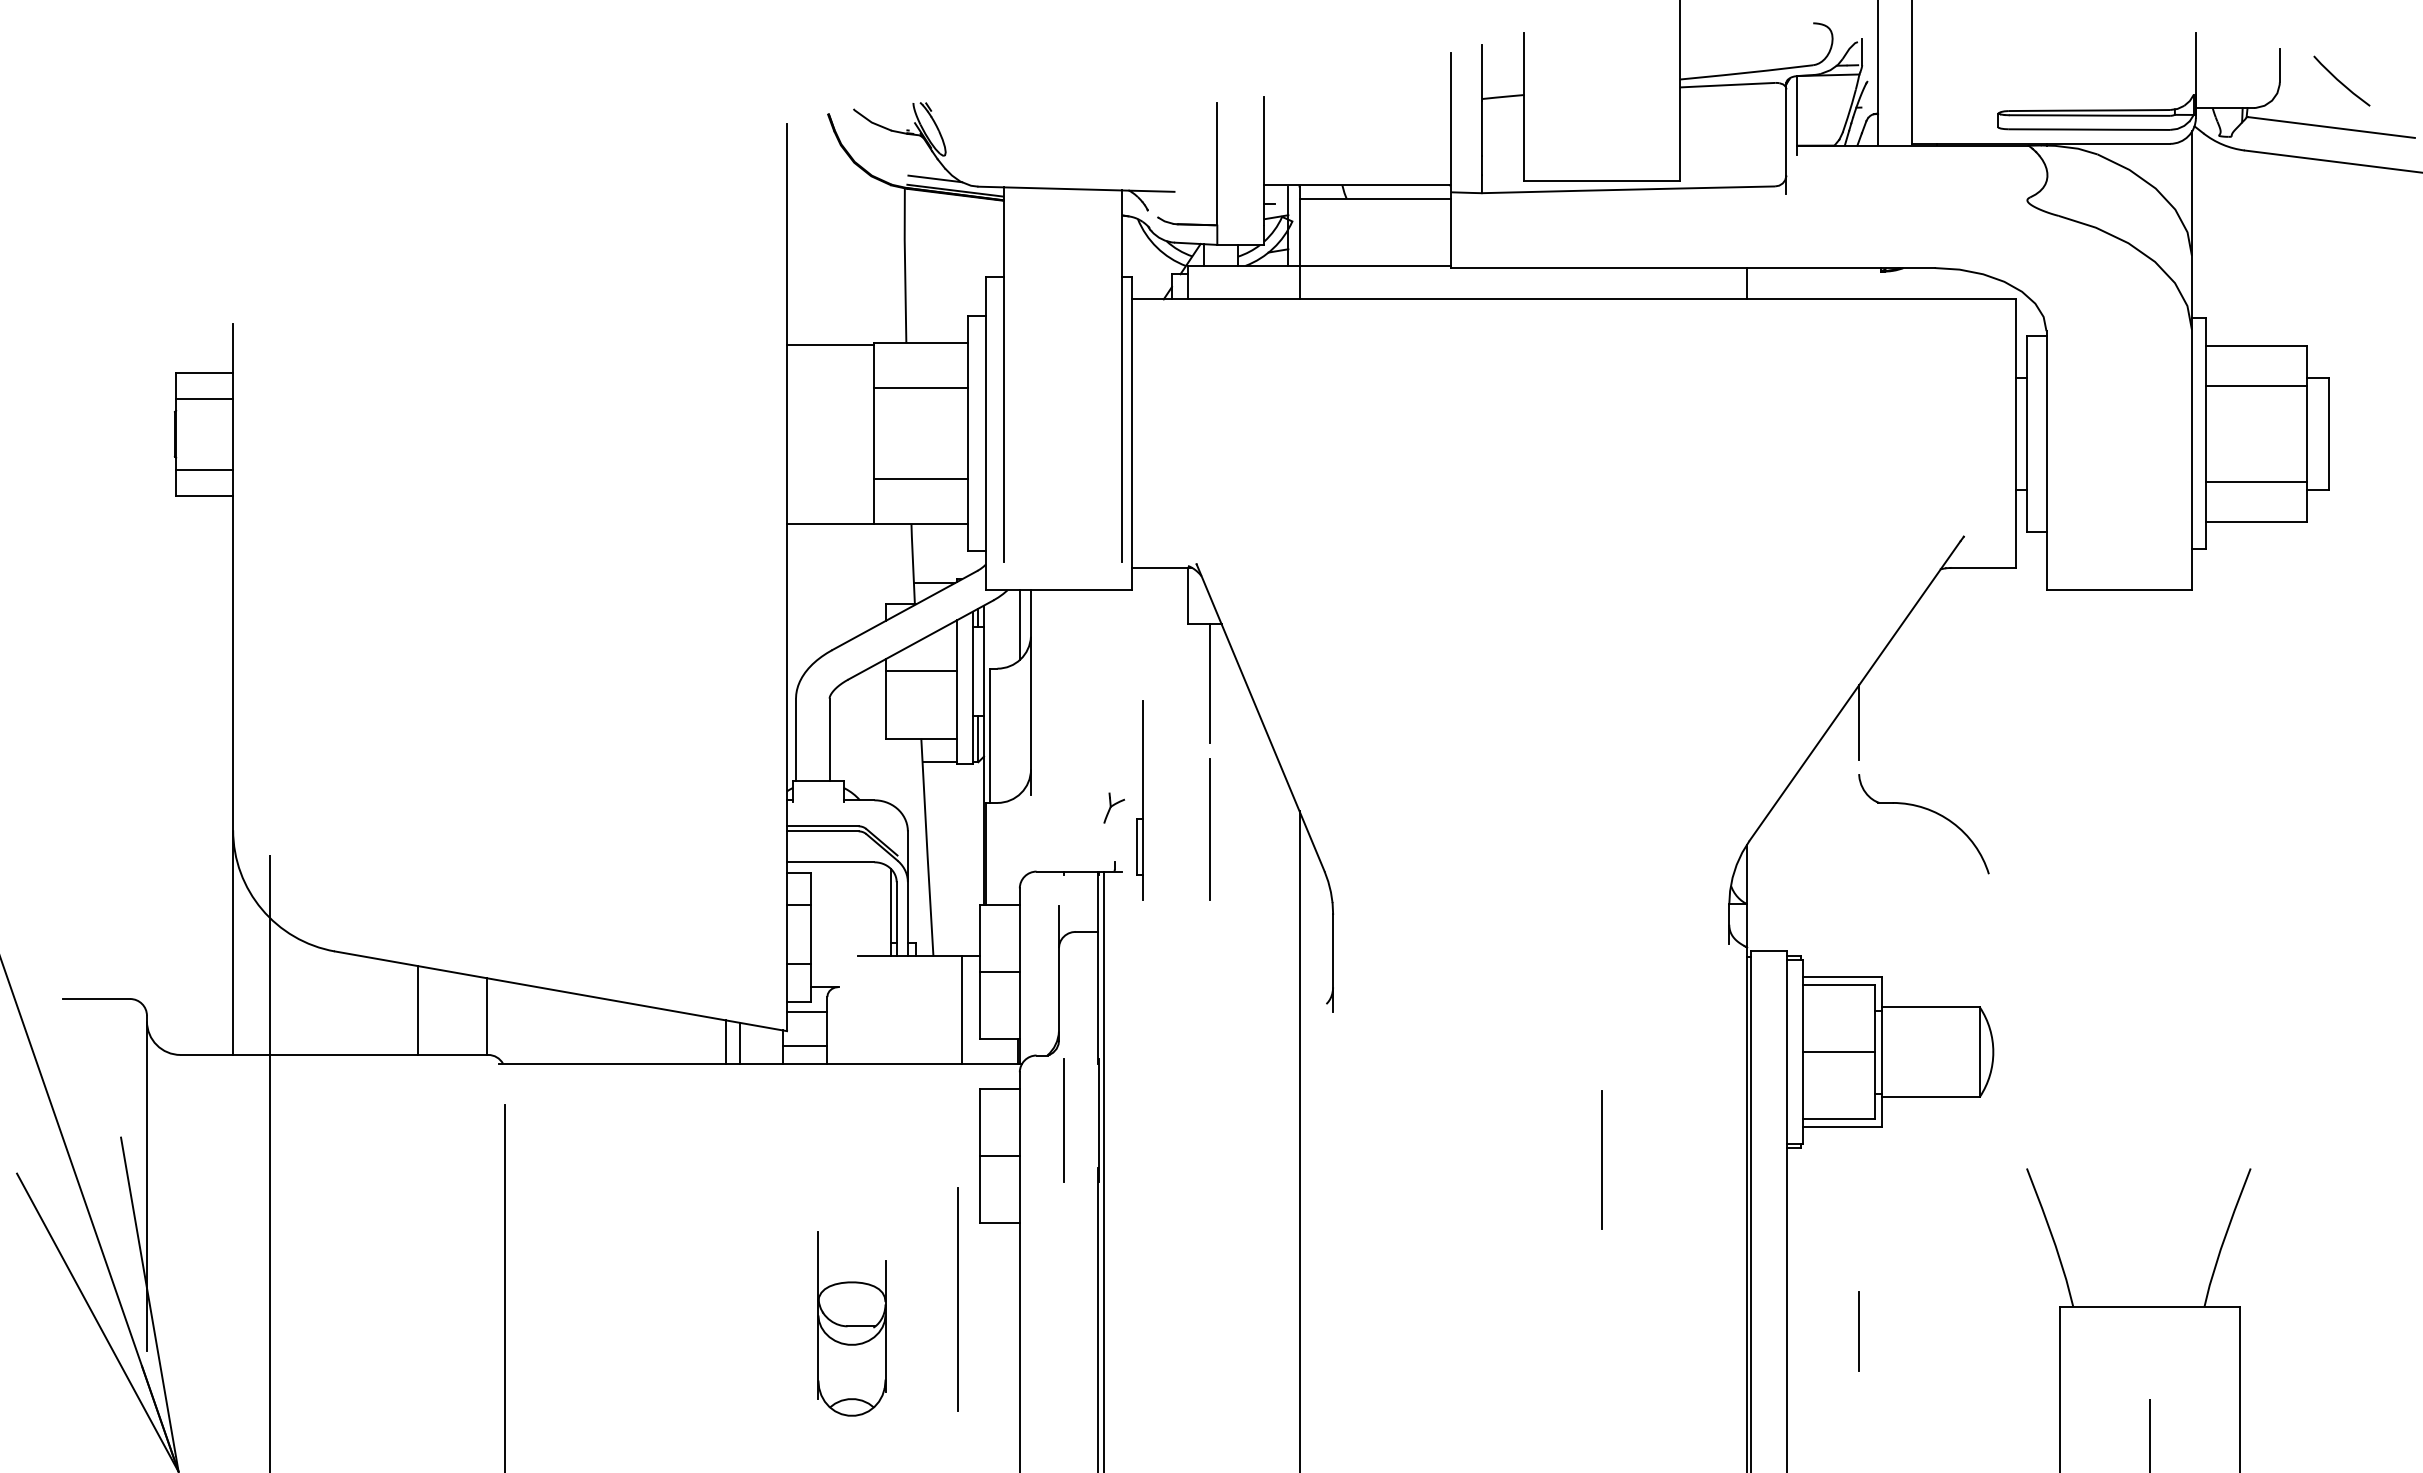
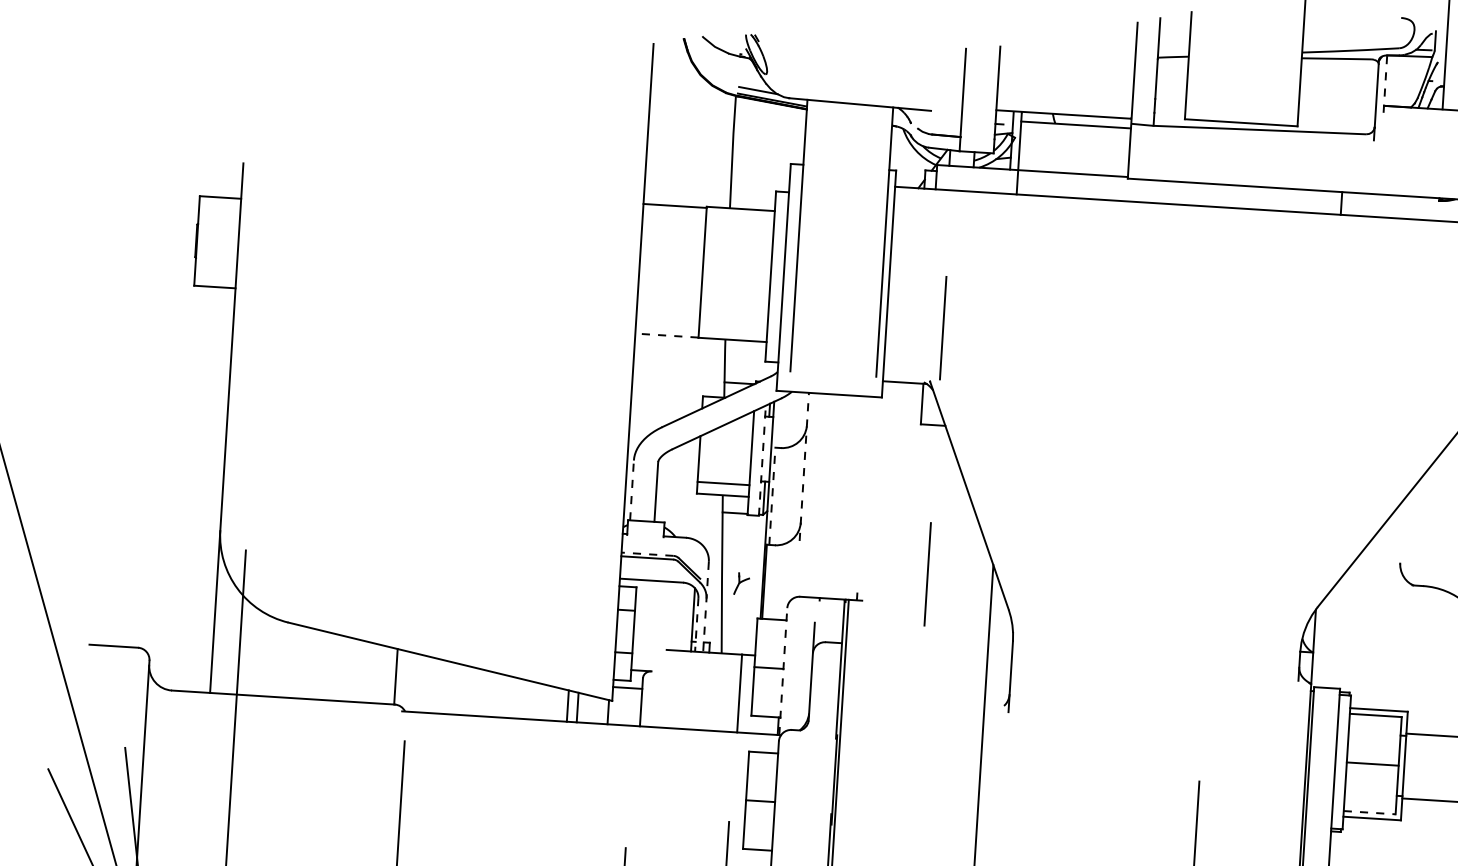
line: (1797, 115) -> (1385, 83), solid -> dashed
line: (921, 388) -> (738, 241), removed
line: (204, 398) -> (219, 216), removed
line: (204, 469) -> (216, 267), removed
line: (921, 478) -> (734, 306), removed
line: (1209, 489) -> (942, 327), added
line: (830, 523) -> (666, 335), solid -> dashed
line: (1019, 625) -> (799, 417), removed
line: (921, 671) -> (723, 483), moved
line: (1210, 683) -> (934, 468), removed
line: (972, 687) -> (762, 460), solid -> dashed
line: (1031, 692) -> (804, 466), solid -> dashed
line: (1859, 722) -> (1402, 526), removed
line: (989, 735) -> (772, 496), solid -> dashed
line: (796, 739) -> (632, 490), solid -> dashed
part: (1139, 800) -> (877, 549), removed
part: (1113, 807) -> (741, 583), moved
line: (822, 826) -> (647, 554), solid -> dashed
line: (907, 894) -> (705, 607), solid -> dashed
line: (896, 919) -> (696, 625), solid -> dashed
line: (1019, 976) -> (783, 671), solid -> dashed
line: (417, 1010) -> (345, 669), removed
line: (804, 1045) -> (624, 712), removed
line: (1838, 1119) -> (1369, 812), solid -> dashed
line: (1063, 1120) -> (808, 778), removed

